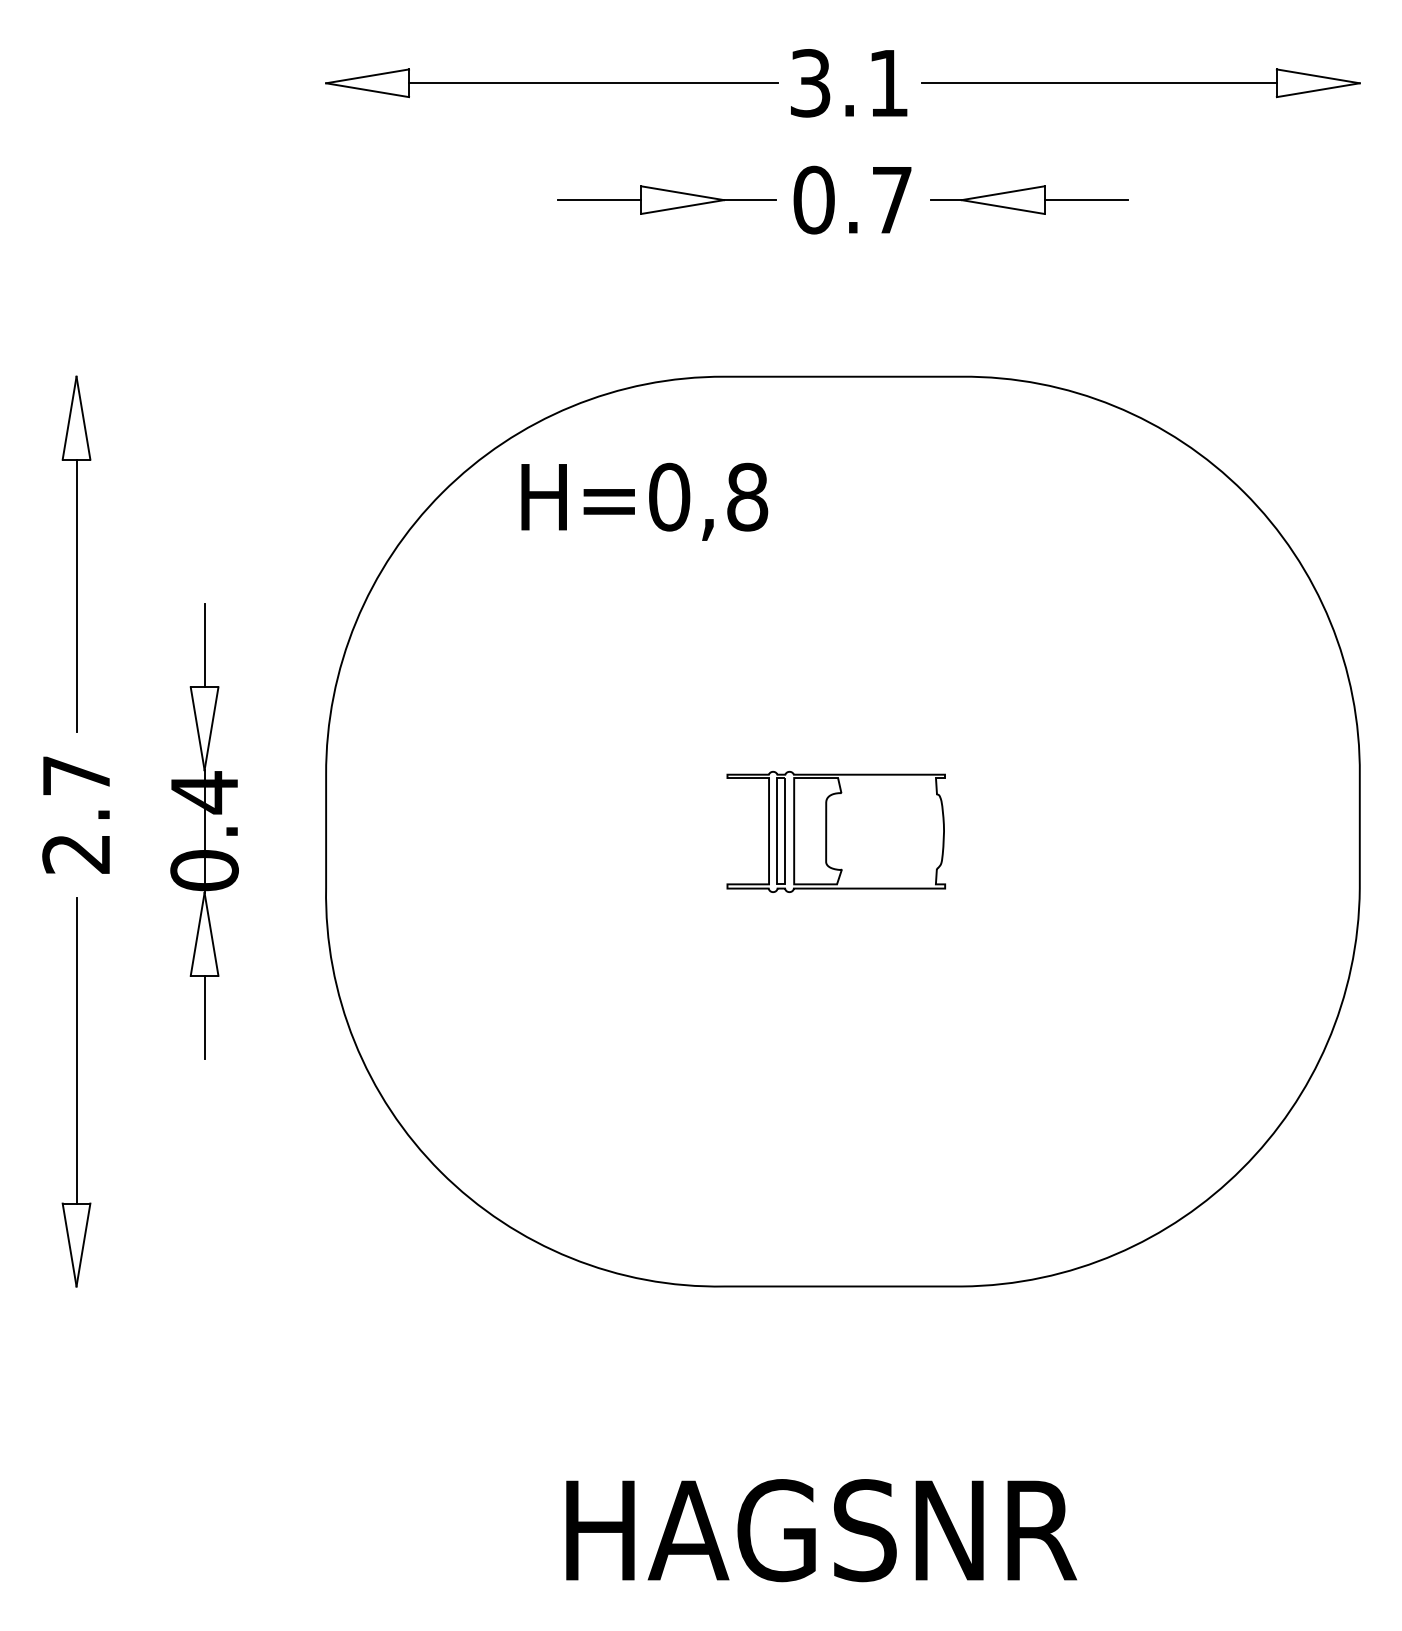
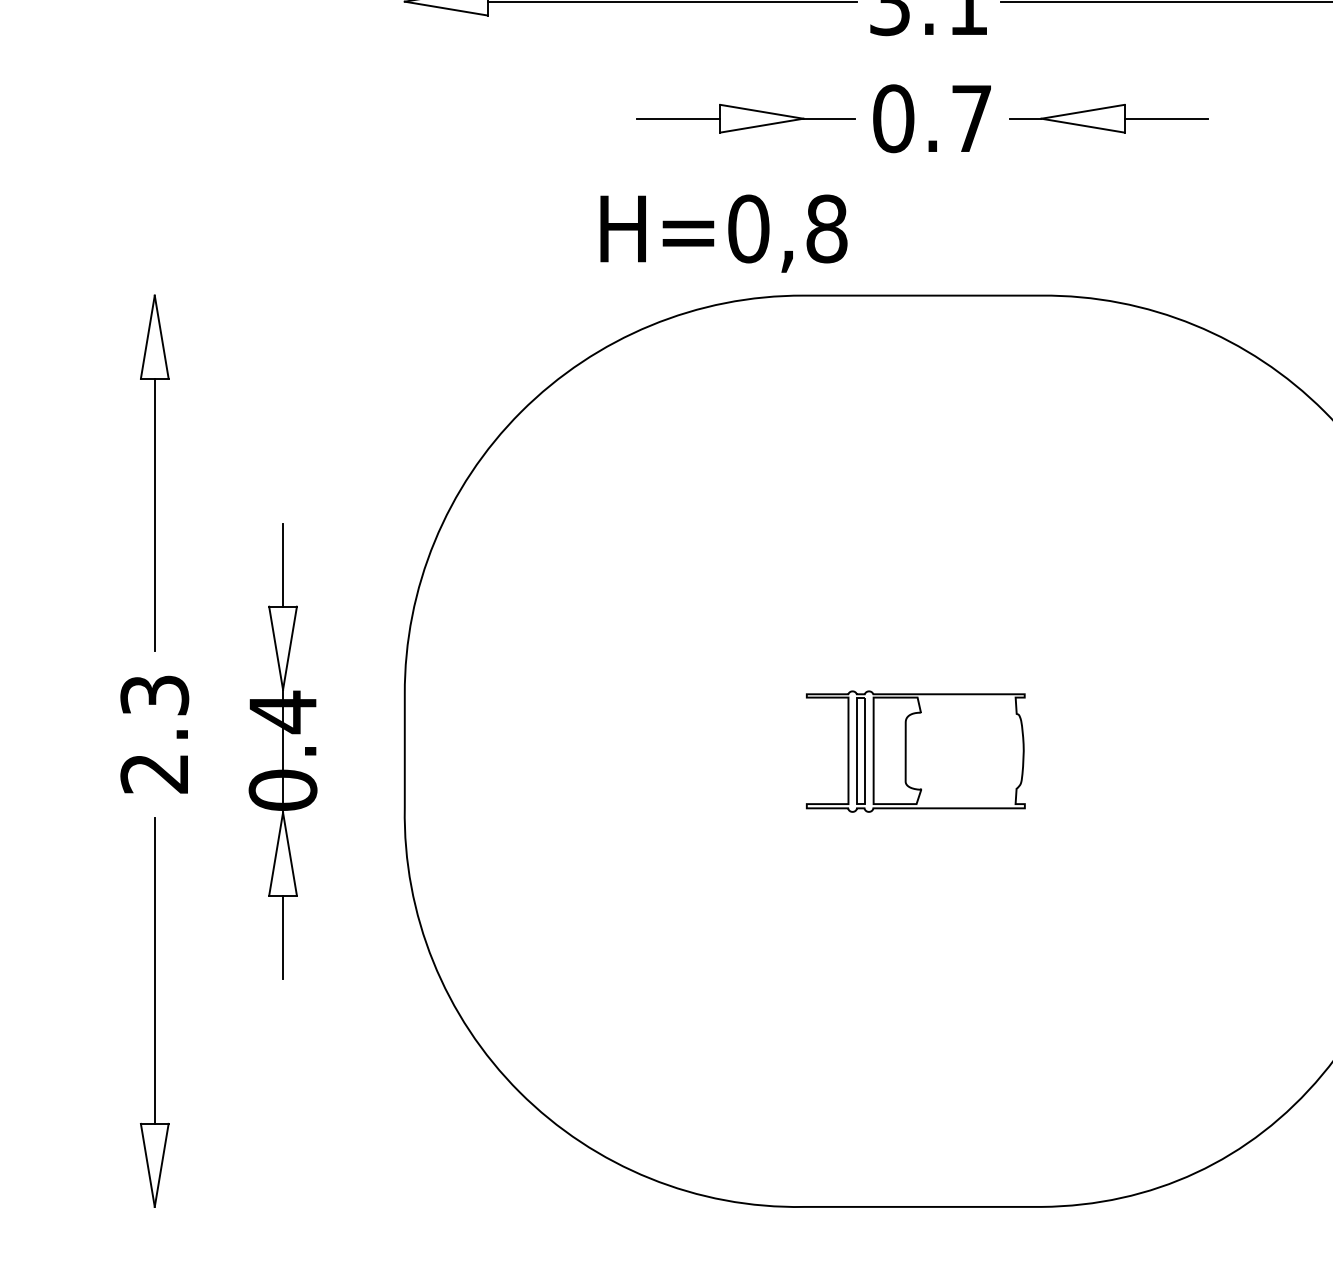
text: (644, 501) -> (723, 233), moved
text: (76, 775) -> (154, 695), 2.7 -> 2.3

